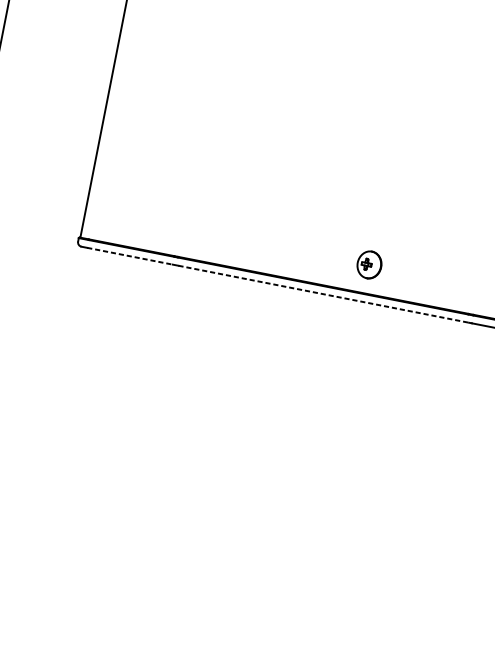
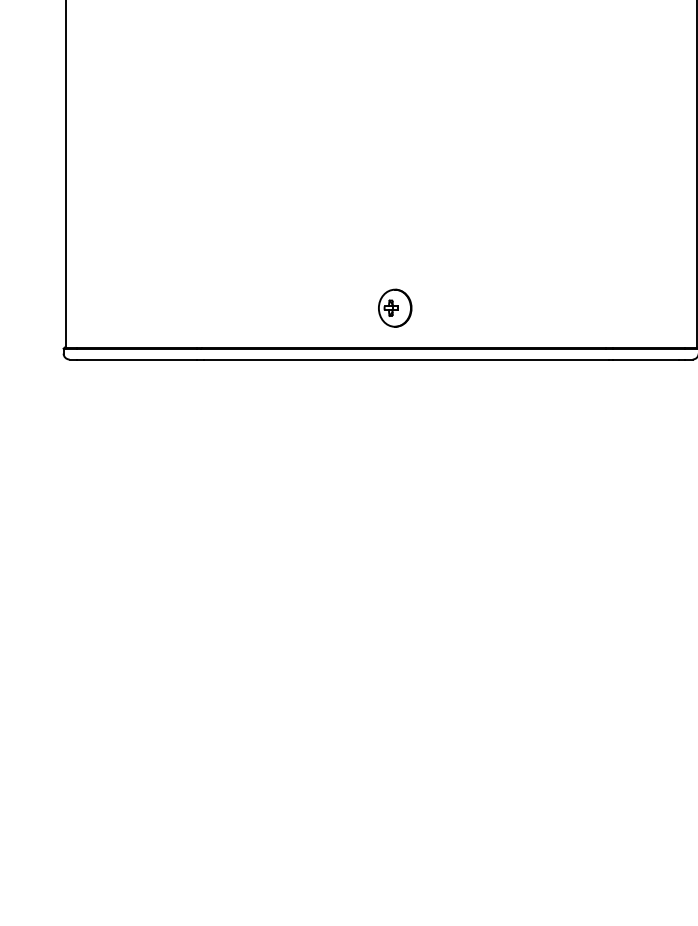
line: (129, 256) -> (136, 359), dashed -> solid
part: (369, 264) -> (395, 307), moved
line: (324, 294) -> (407, 359), dashed -> solid

